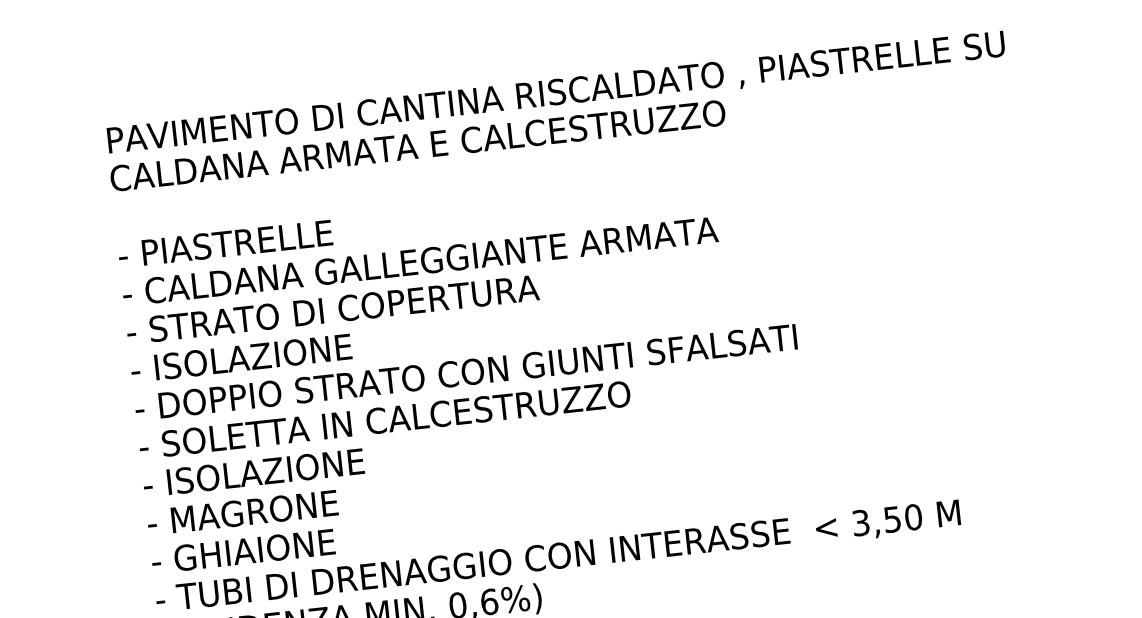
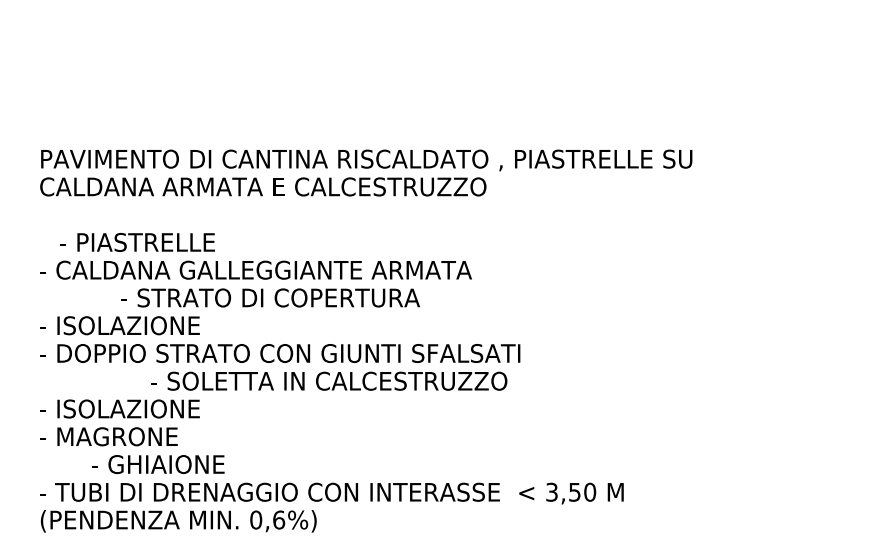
text: (225, 244) -> (137, 242), moved
text: (332, 309) -> (270, 297), moved
text: (385, 418) -> (329, 380), moved
text: (243, 551) -> (158, 464), moved

